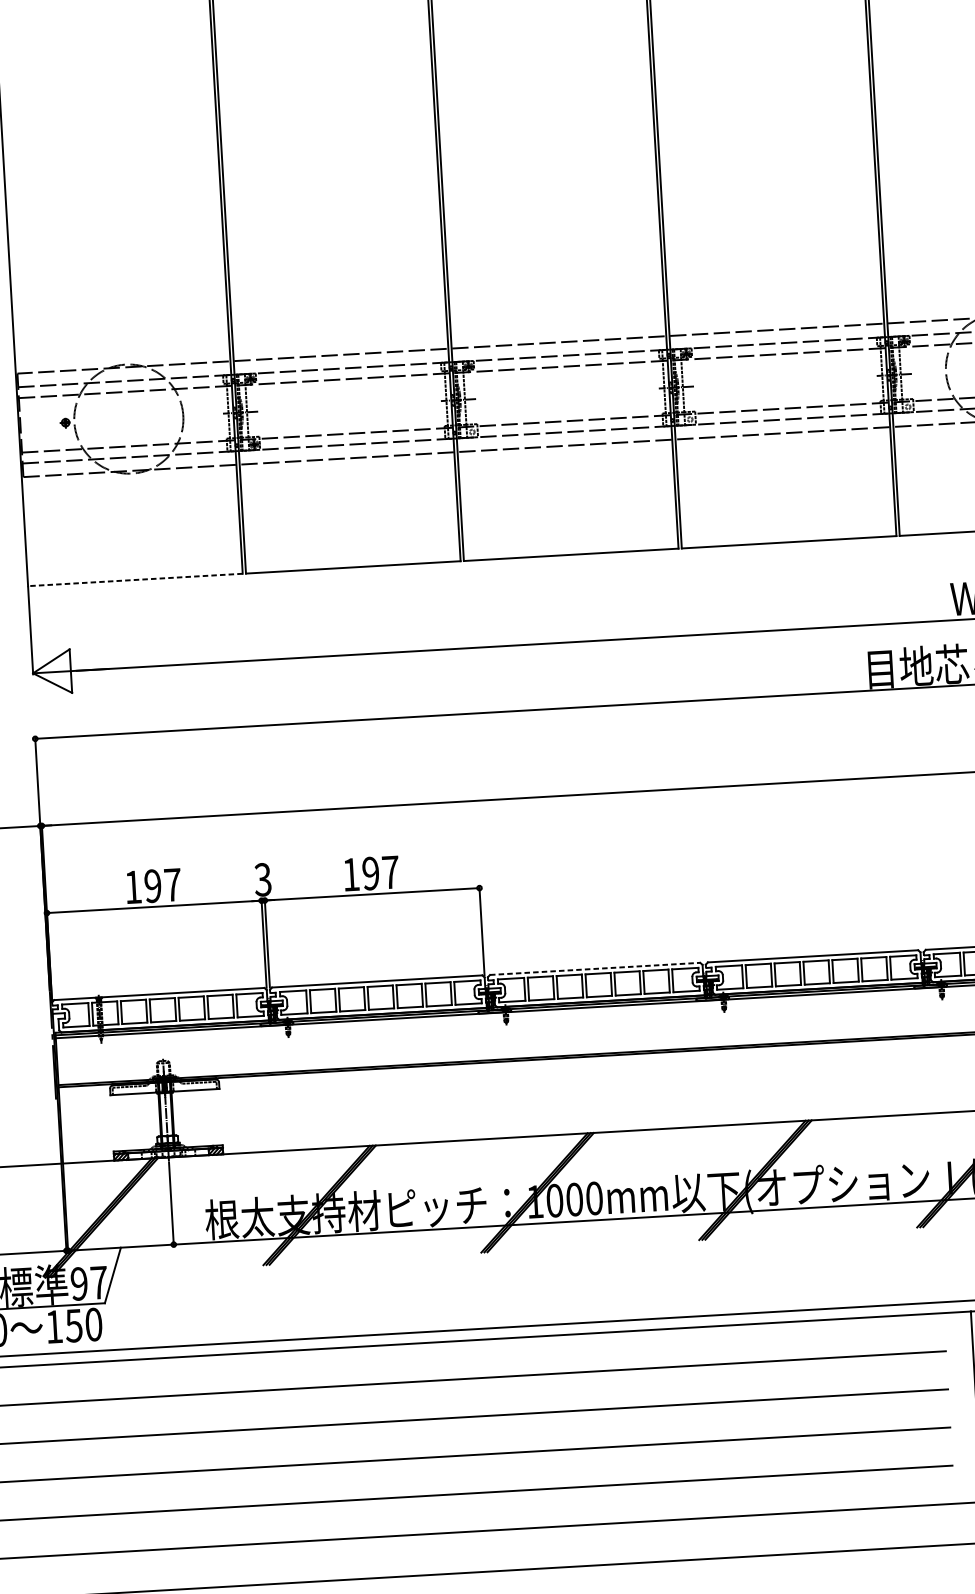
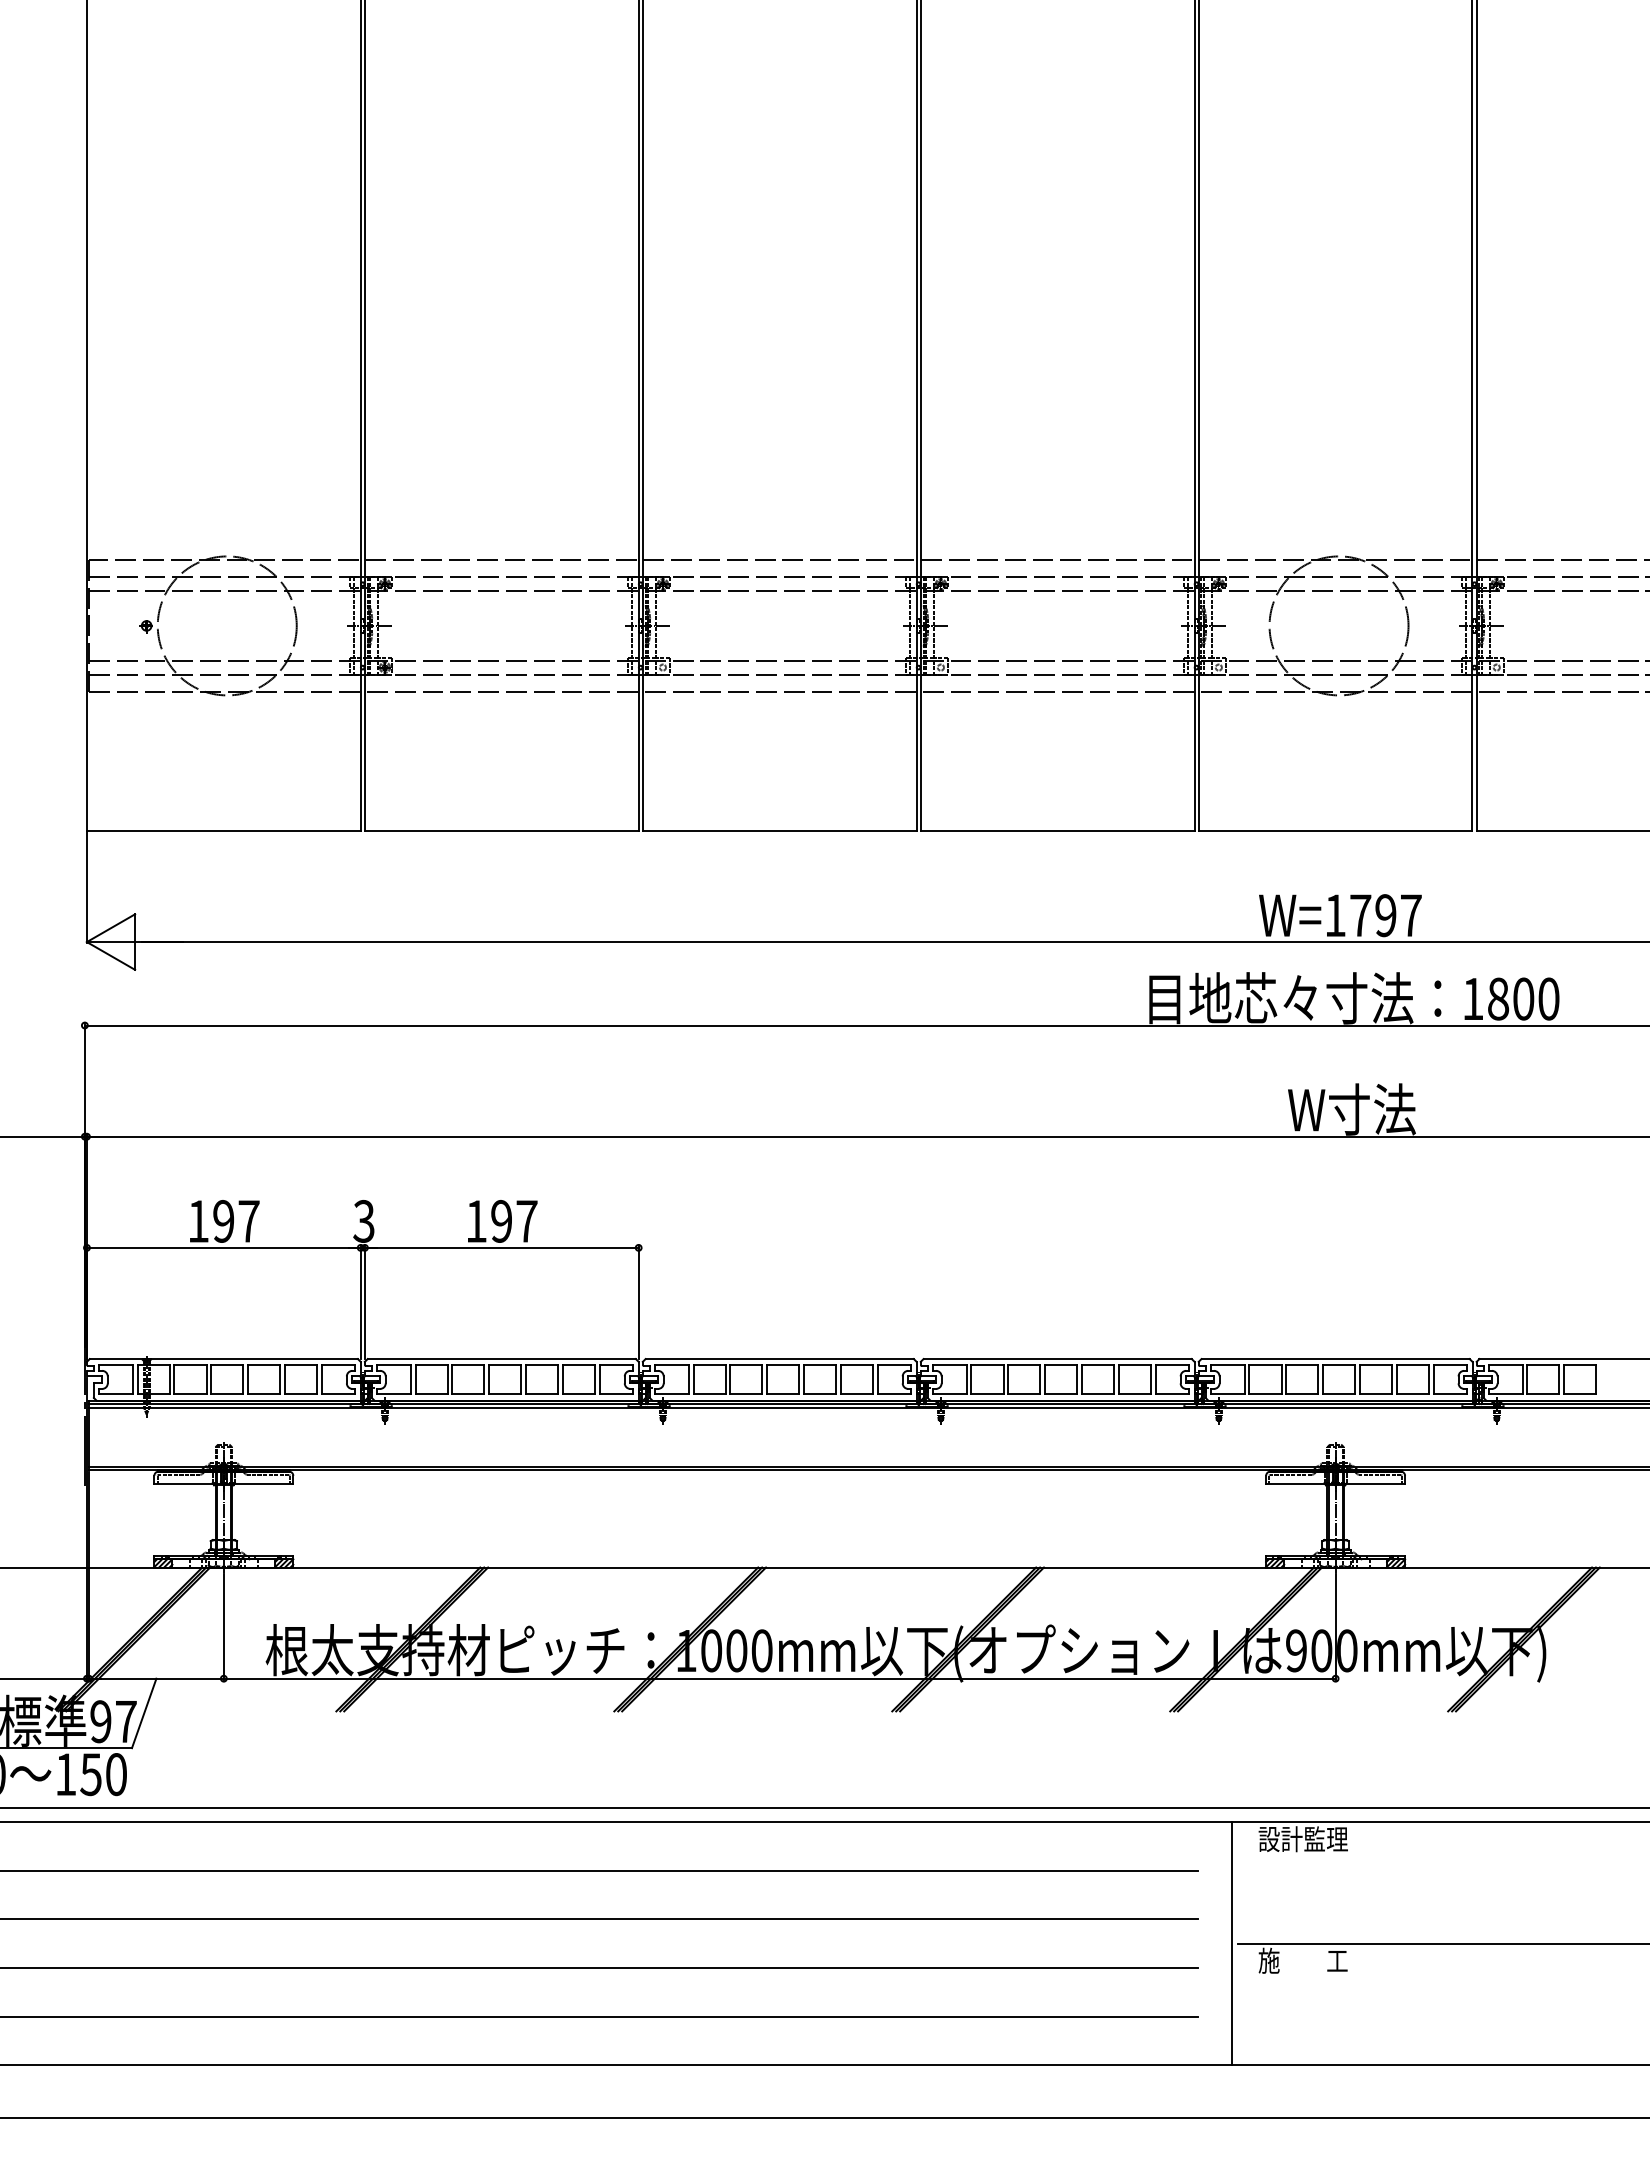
line: (135, 579) -> (223, 830), dashed -> solid
line: (595, 969) -> (780, 1359), dashed -> solid

